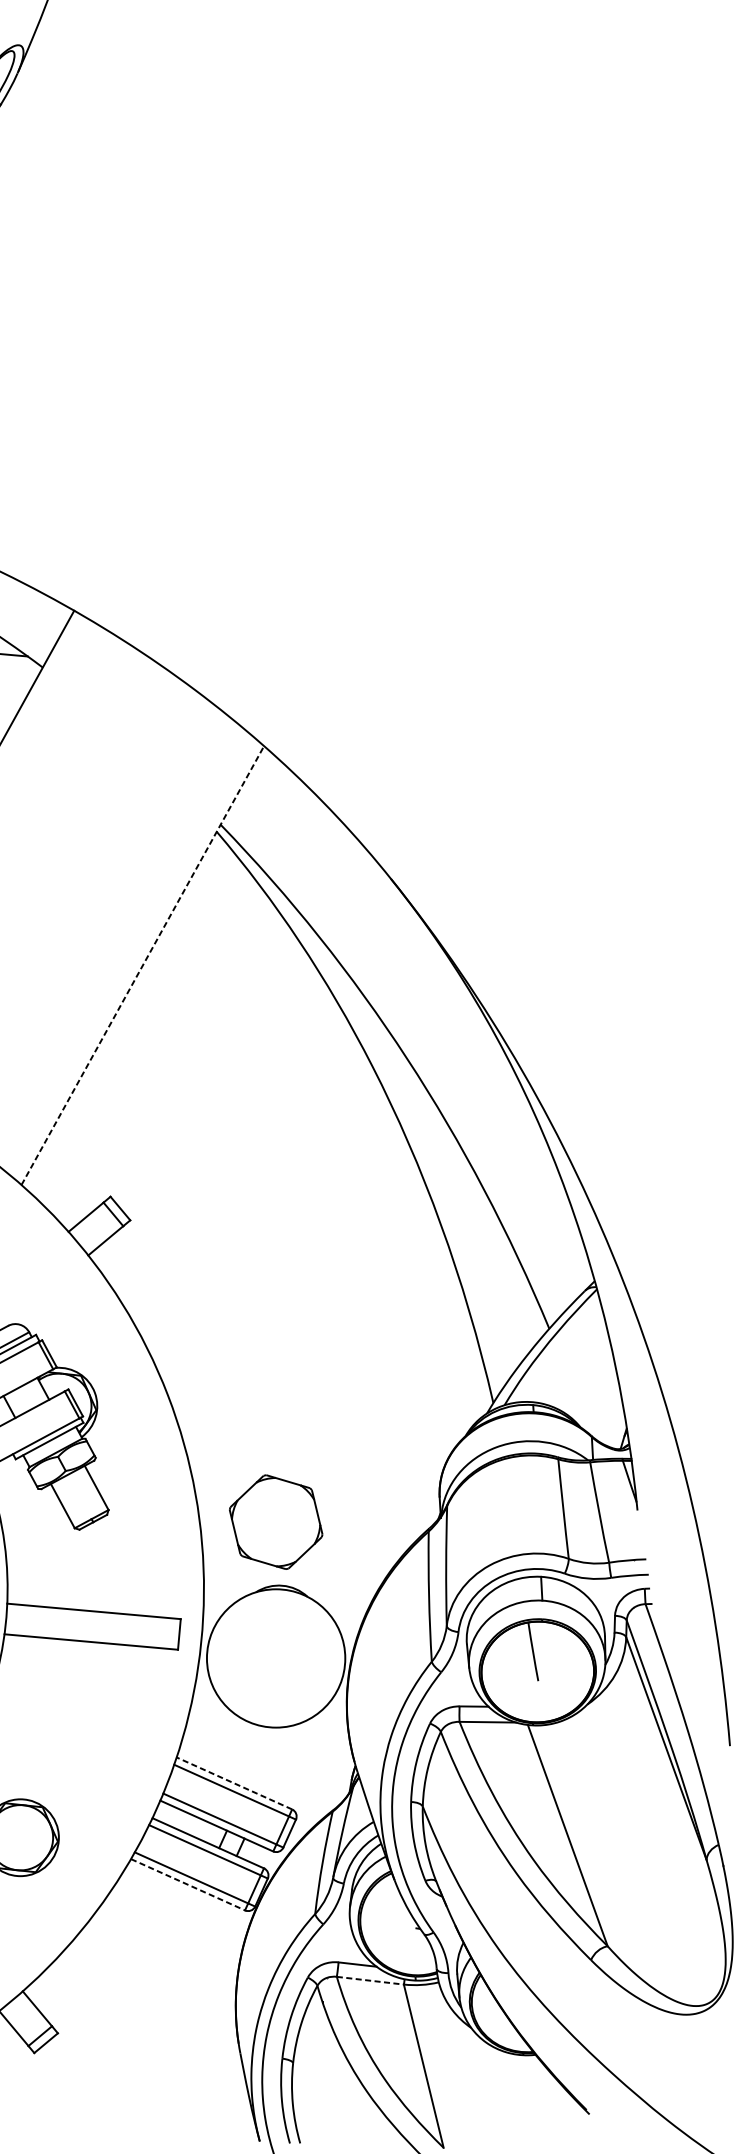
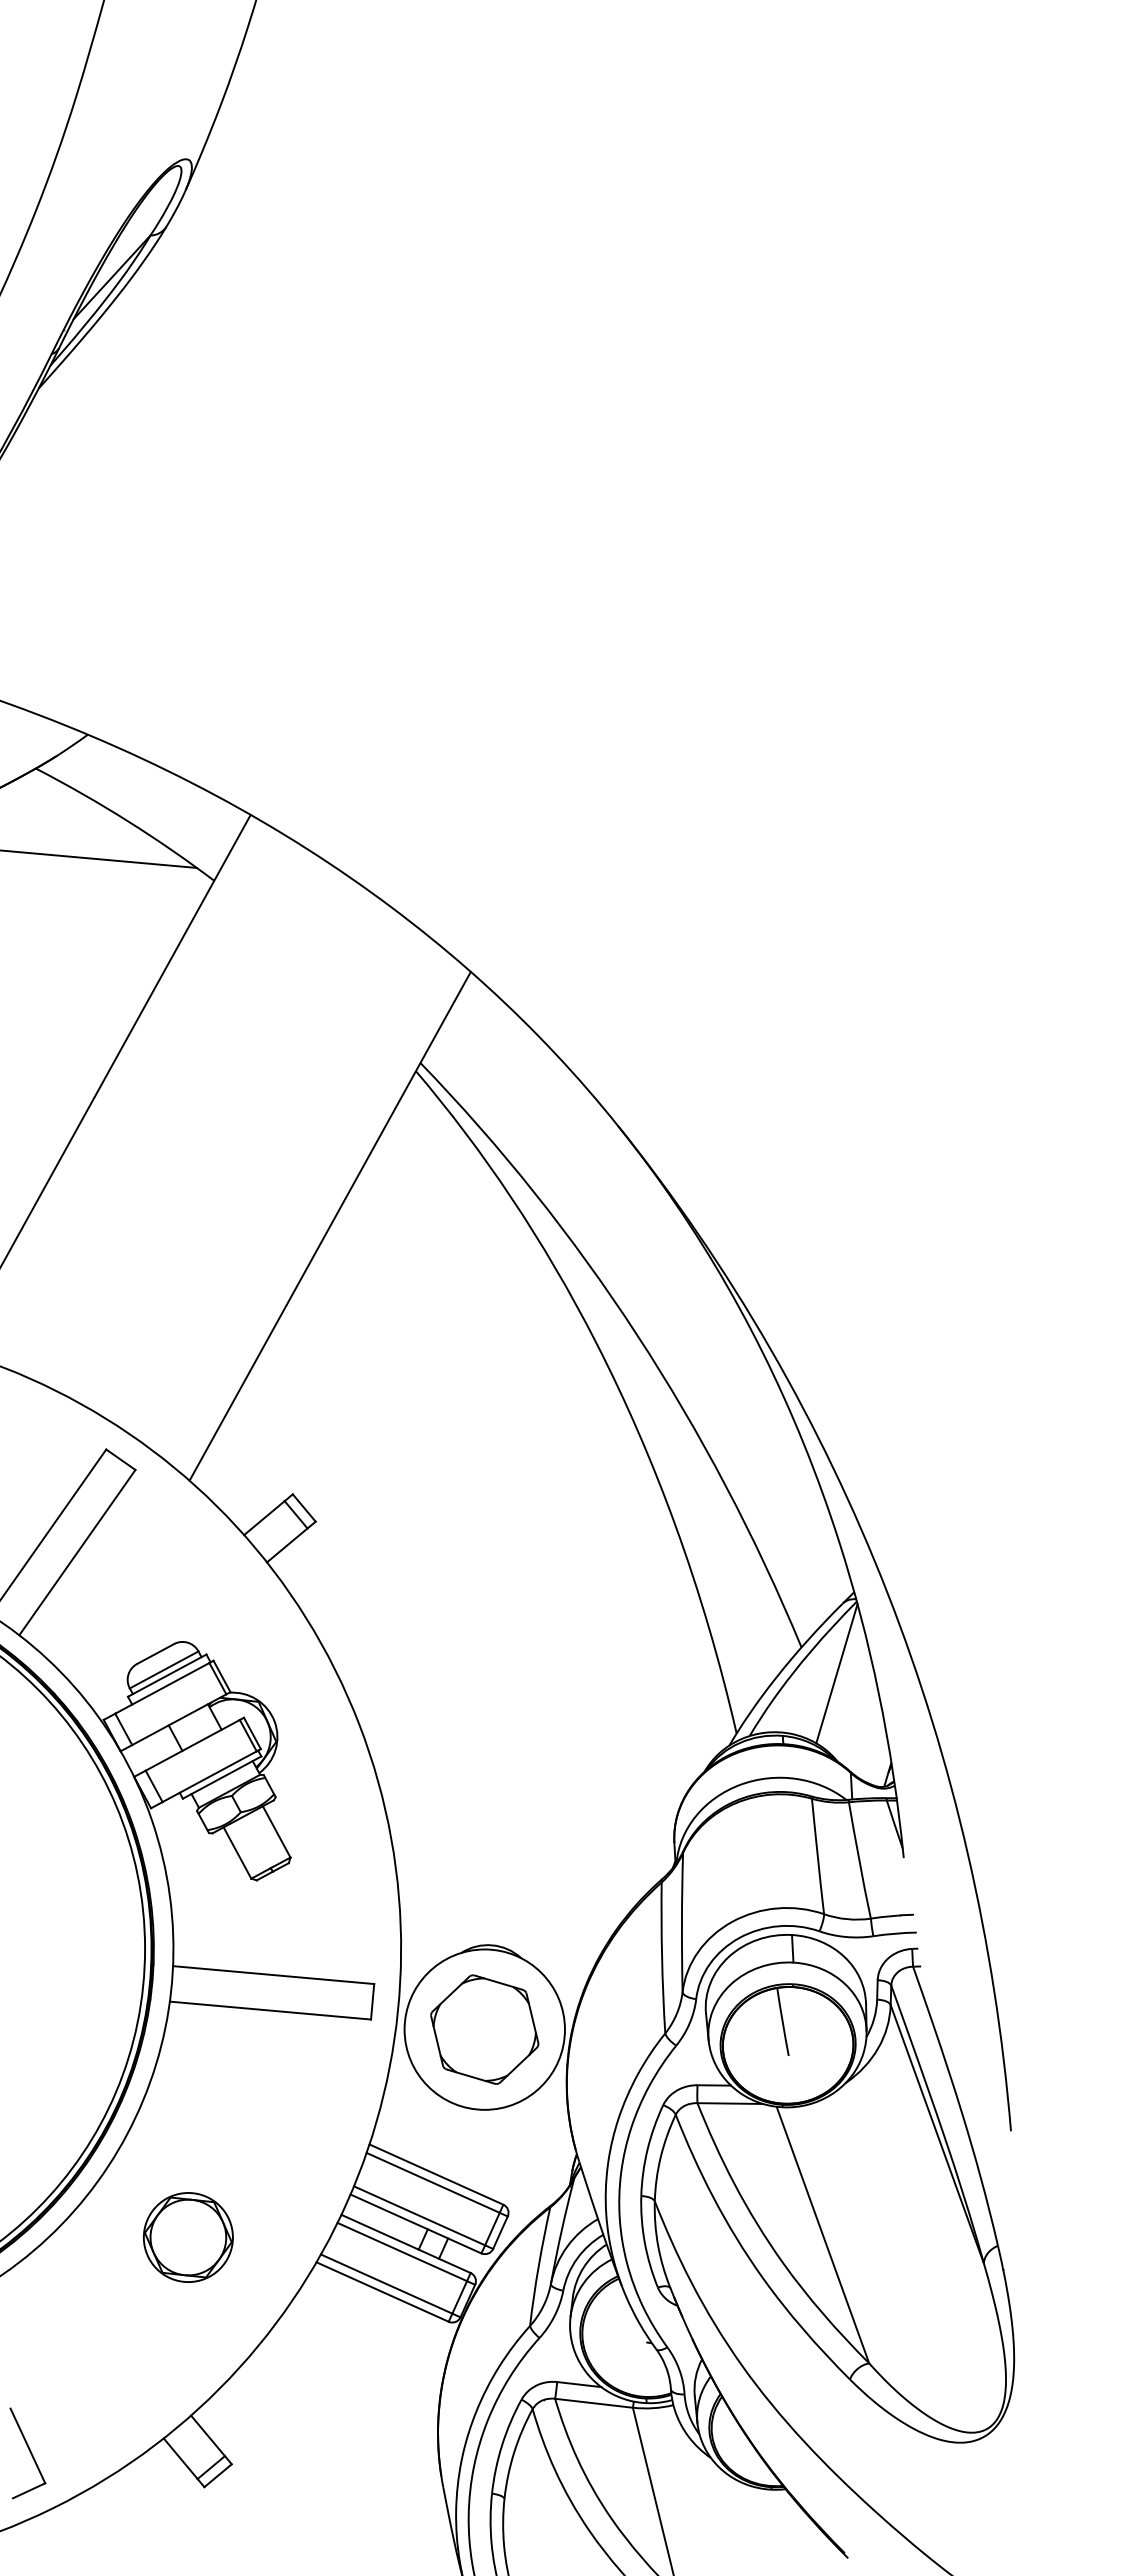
line: (143, 965) -> (330, 1226), dashed -> solid
line: (579, 1351) -> (836, 1673), added
part: (275, 1522) -> (484, 2029), moved
line: (233, 1783) -> (435, 2174), dashed -> solid
line: (188, 1885) -> (383, 2292), dashed -> solid
line: (370, 1980) -> (594, 2403), dashed -> solid

